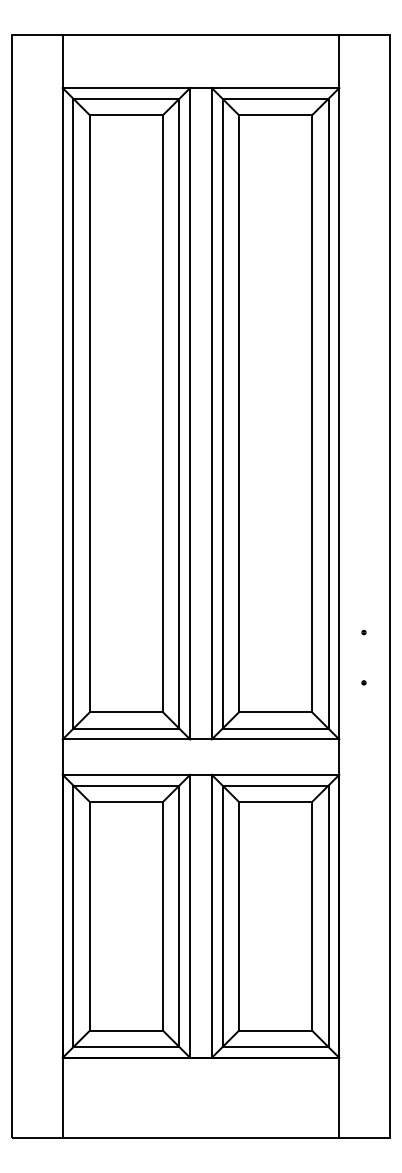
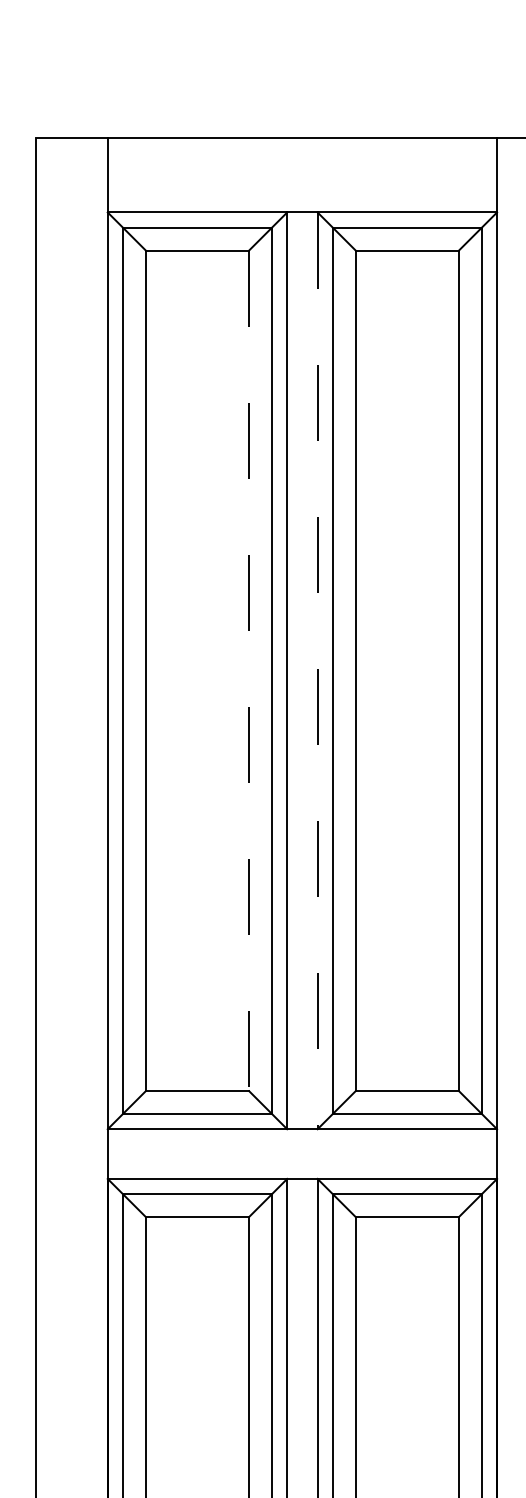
line: (163, 413) -> (249, 670), solid -> dashed
line: (211, 413) -> (317, 670), solid -> dashed

